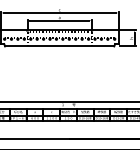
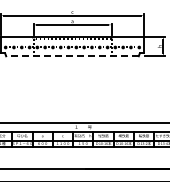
line: (58, 46) -> (71, 56), solid -> dashed

